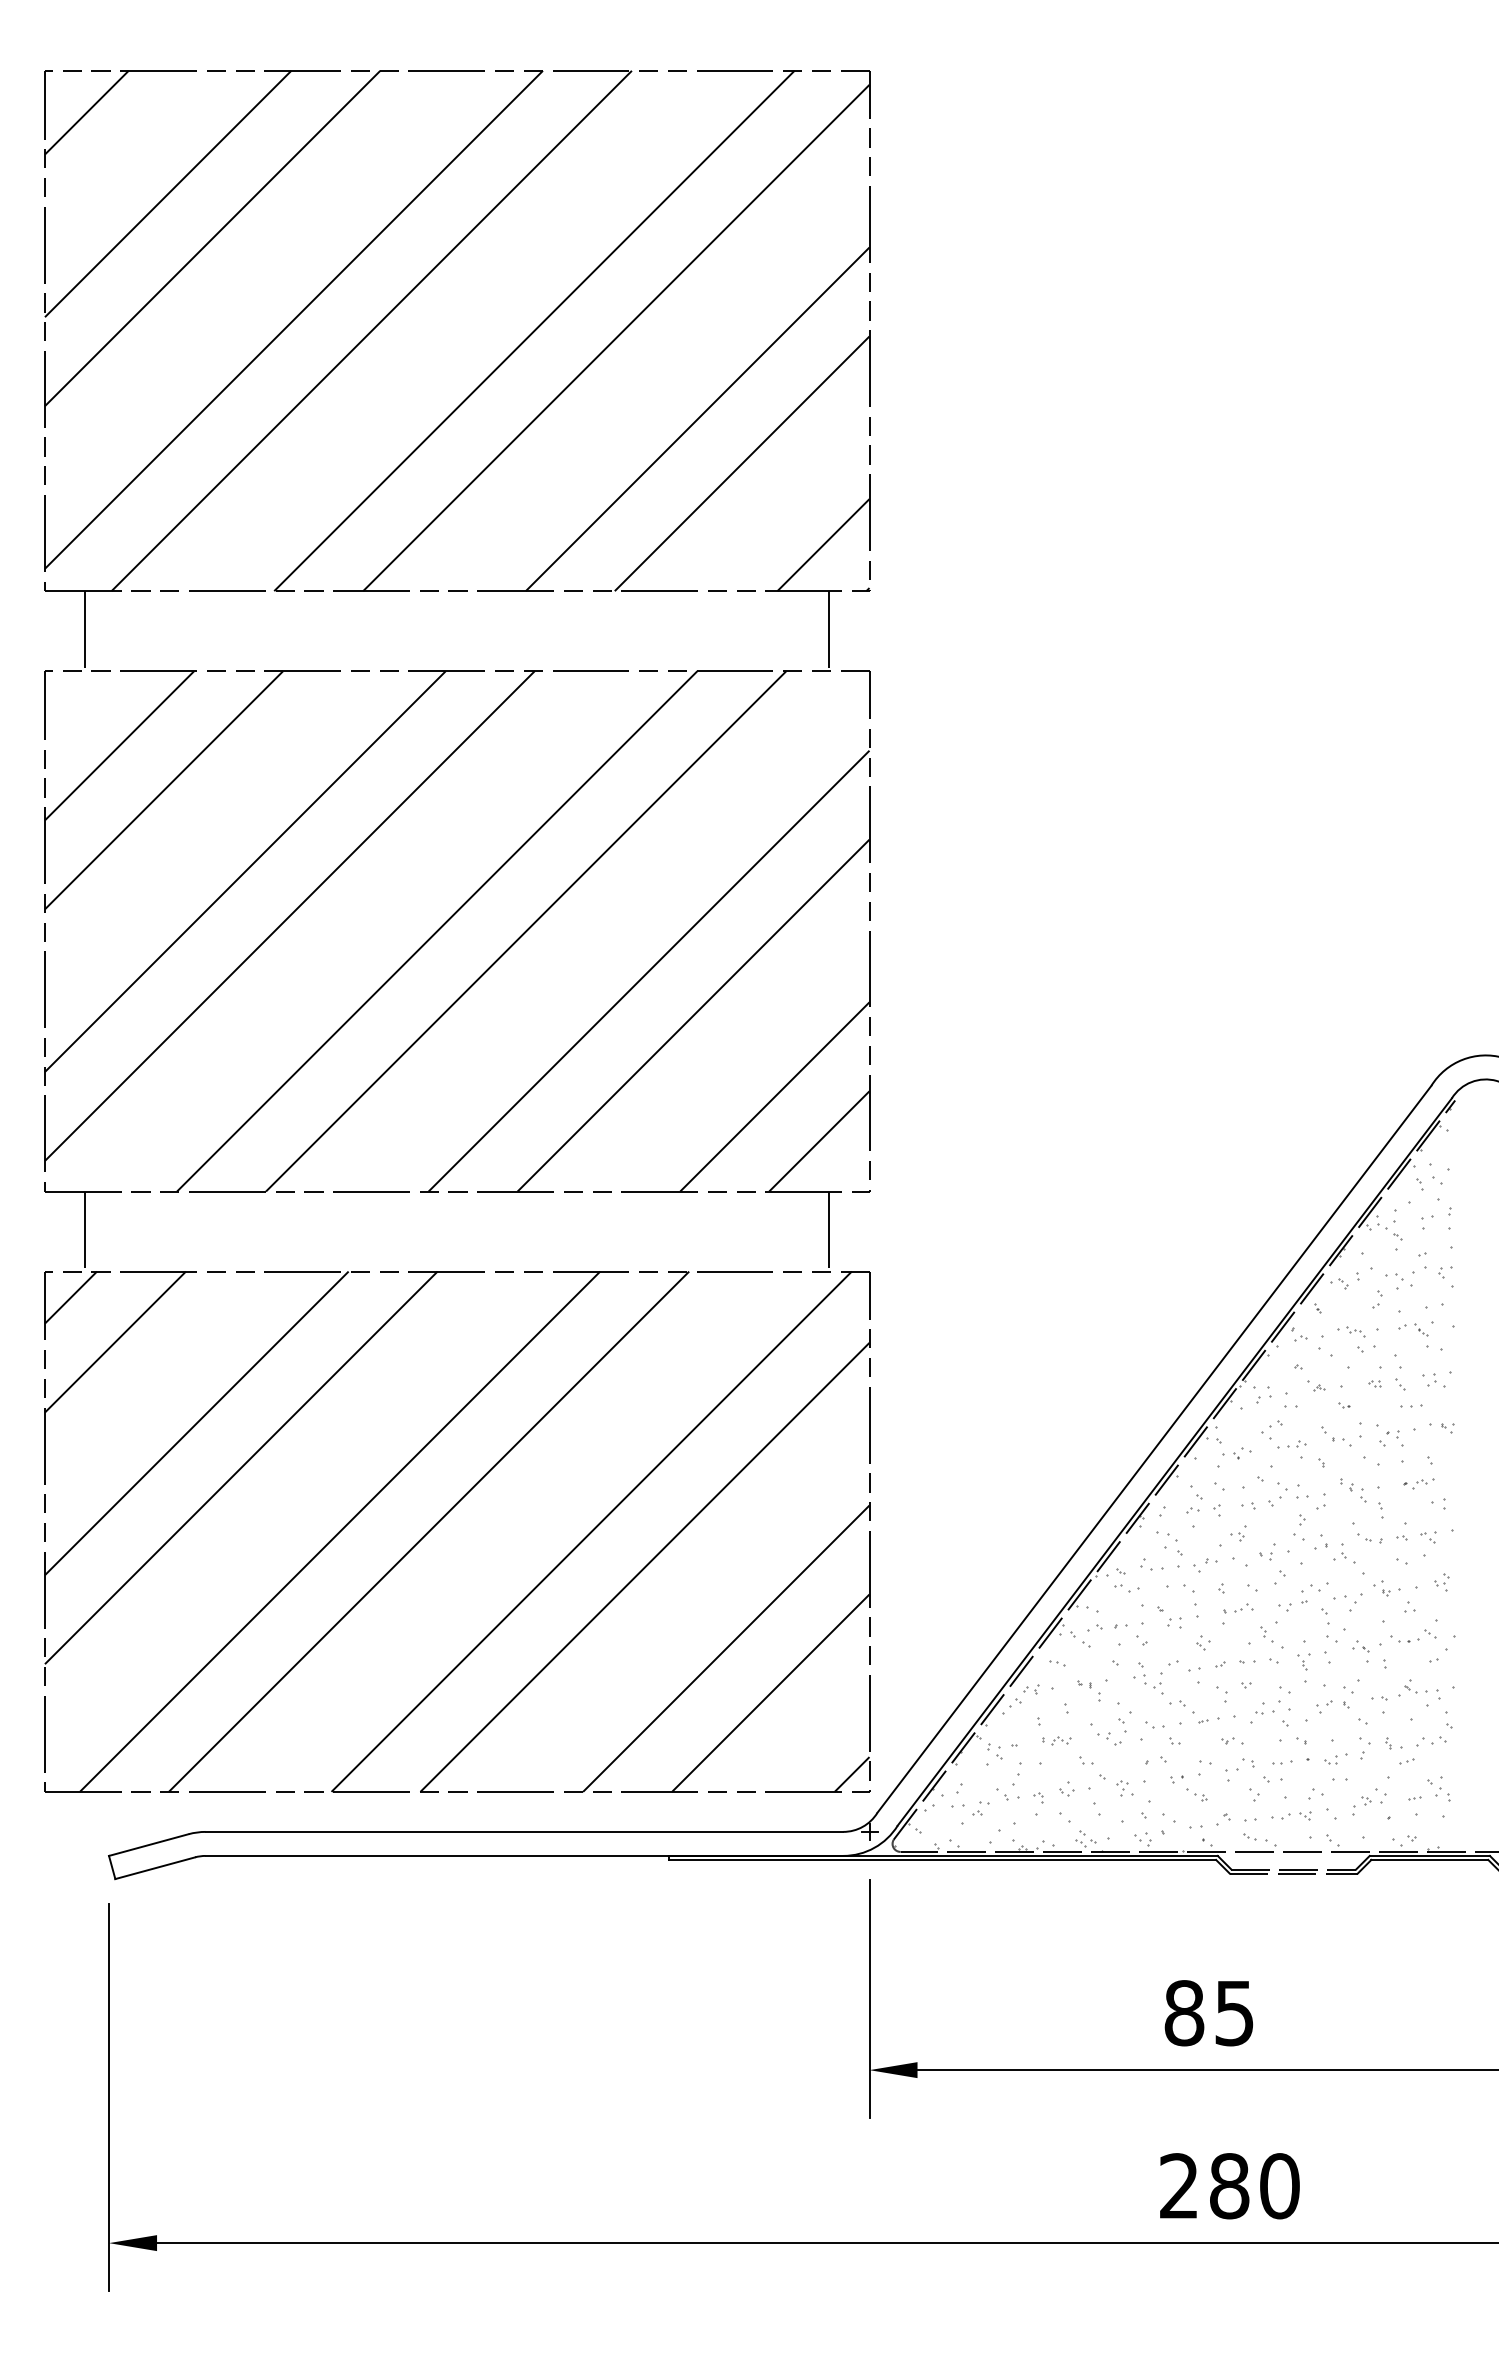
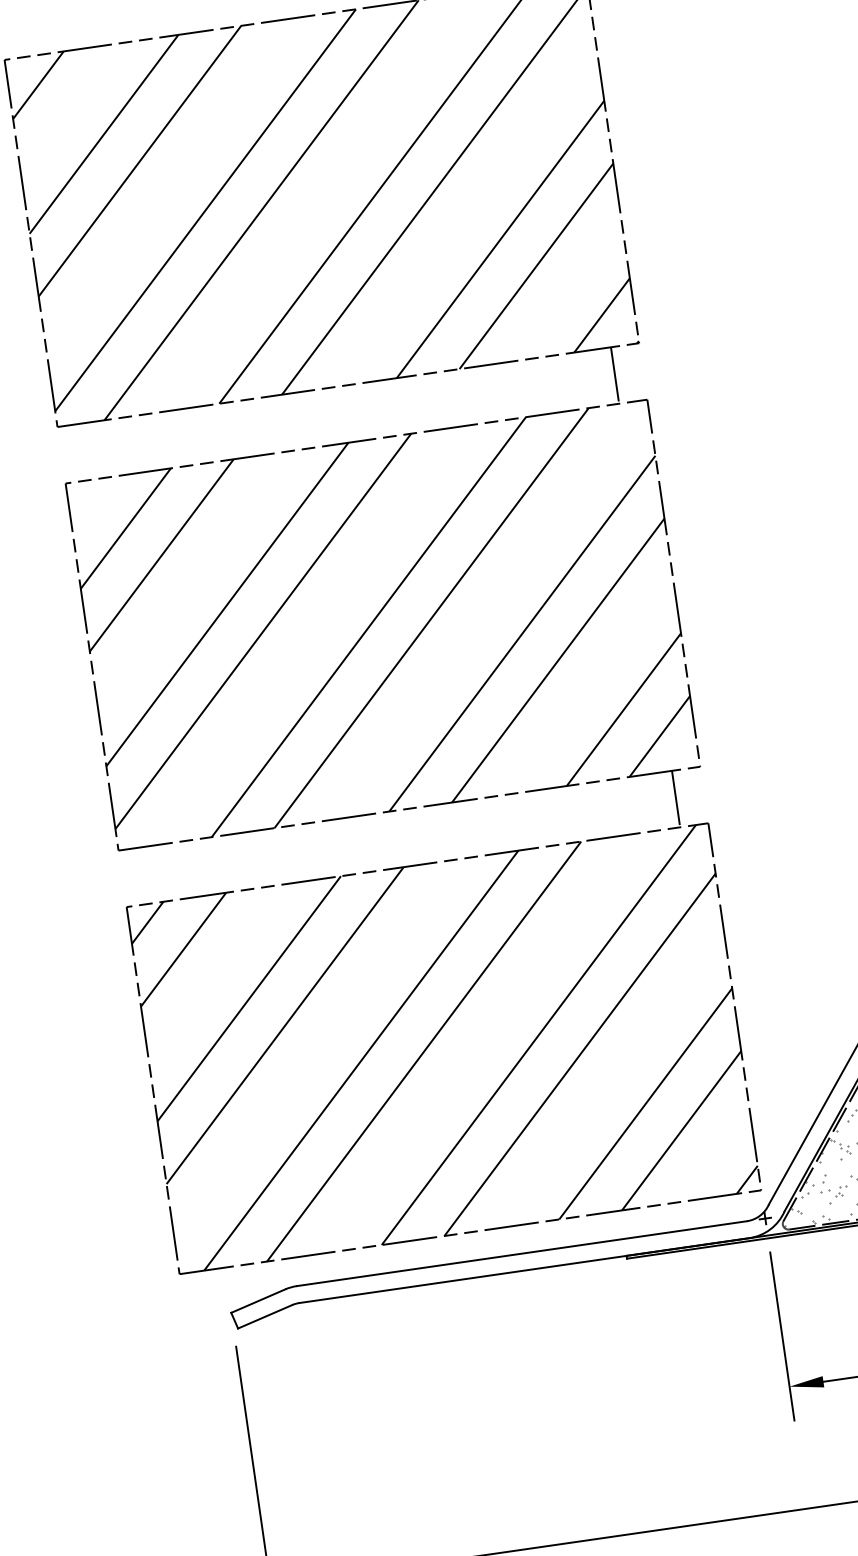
line: (85, 631) -> (90, 451), removed
line: (85, 1231) -> (151, 874), removed

